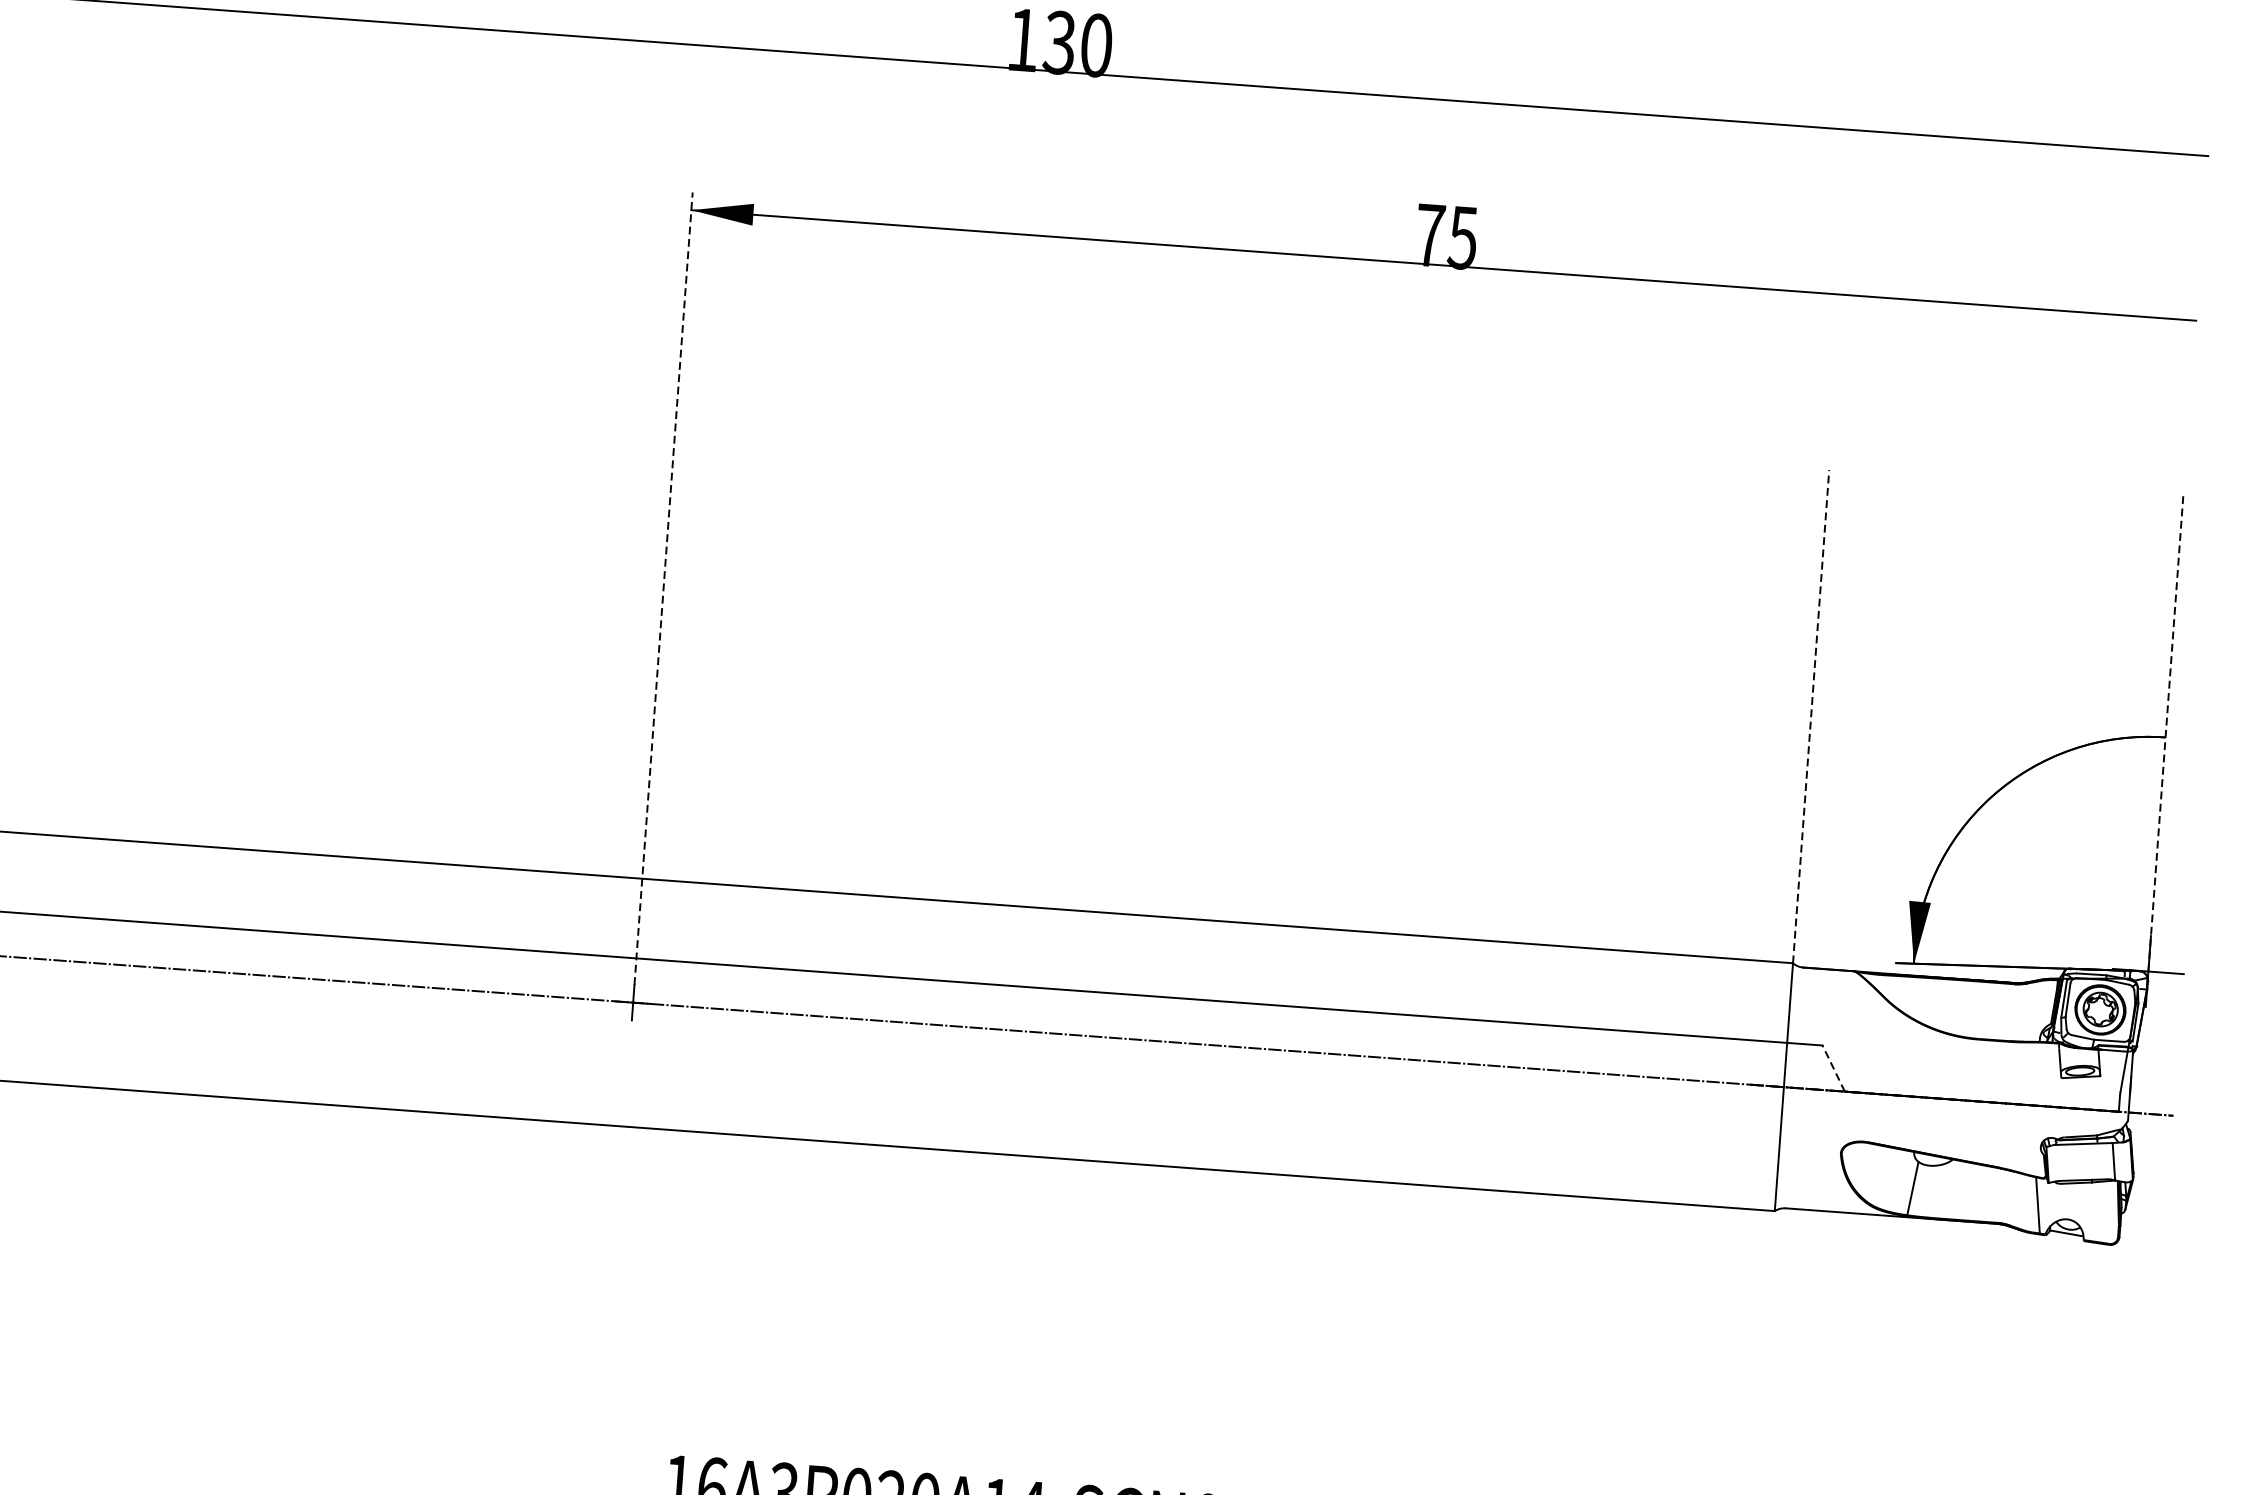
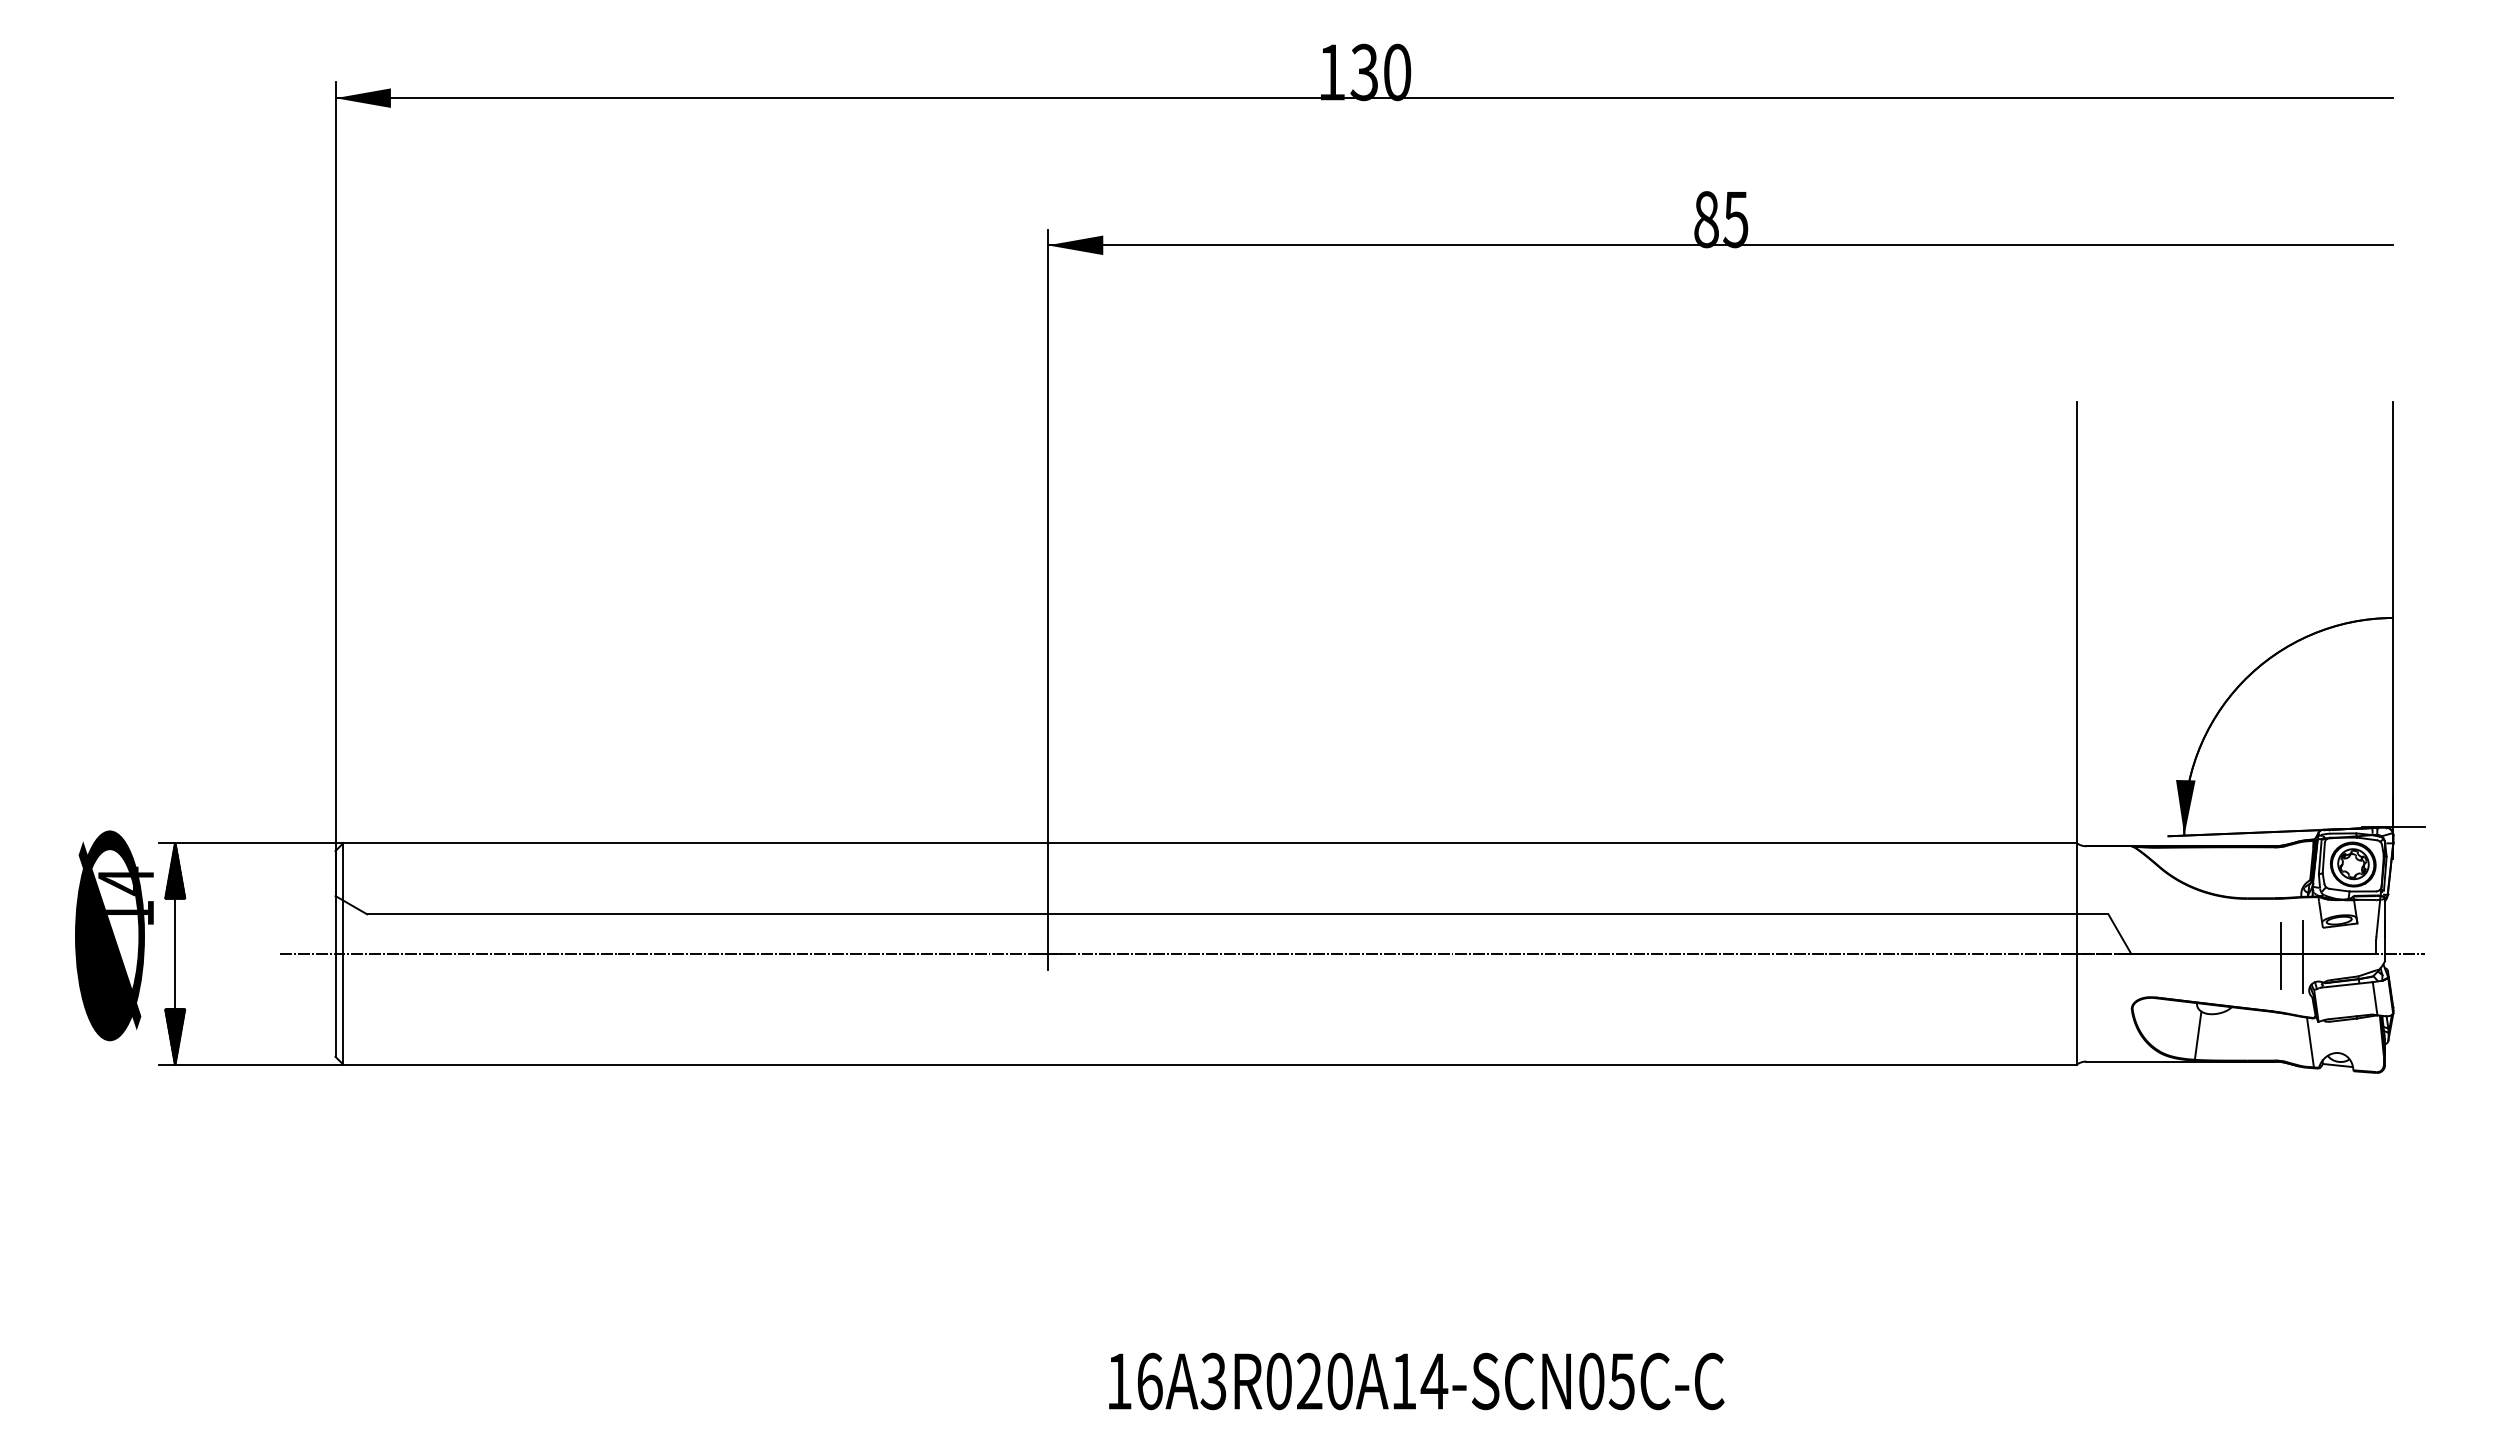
text: (1430, 235) -> (1706, 219), 75 -> 85
line: (663, 588) -> (1047, 583), dashed -> solid
line: (1810, 716) -> (2076, 622), dashed -> solid
line: (2166, 733) -> (2393, 614), dashed -> solid
line: (1833, 1068) -> (2119, 934), dashed -> solid
line: (2011, 1105) -> (2280, 955), added
line: (2036, 1108) -> (2302, 956), added

